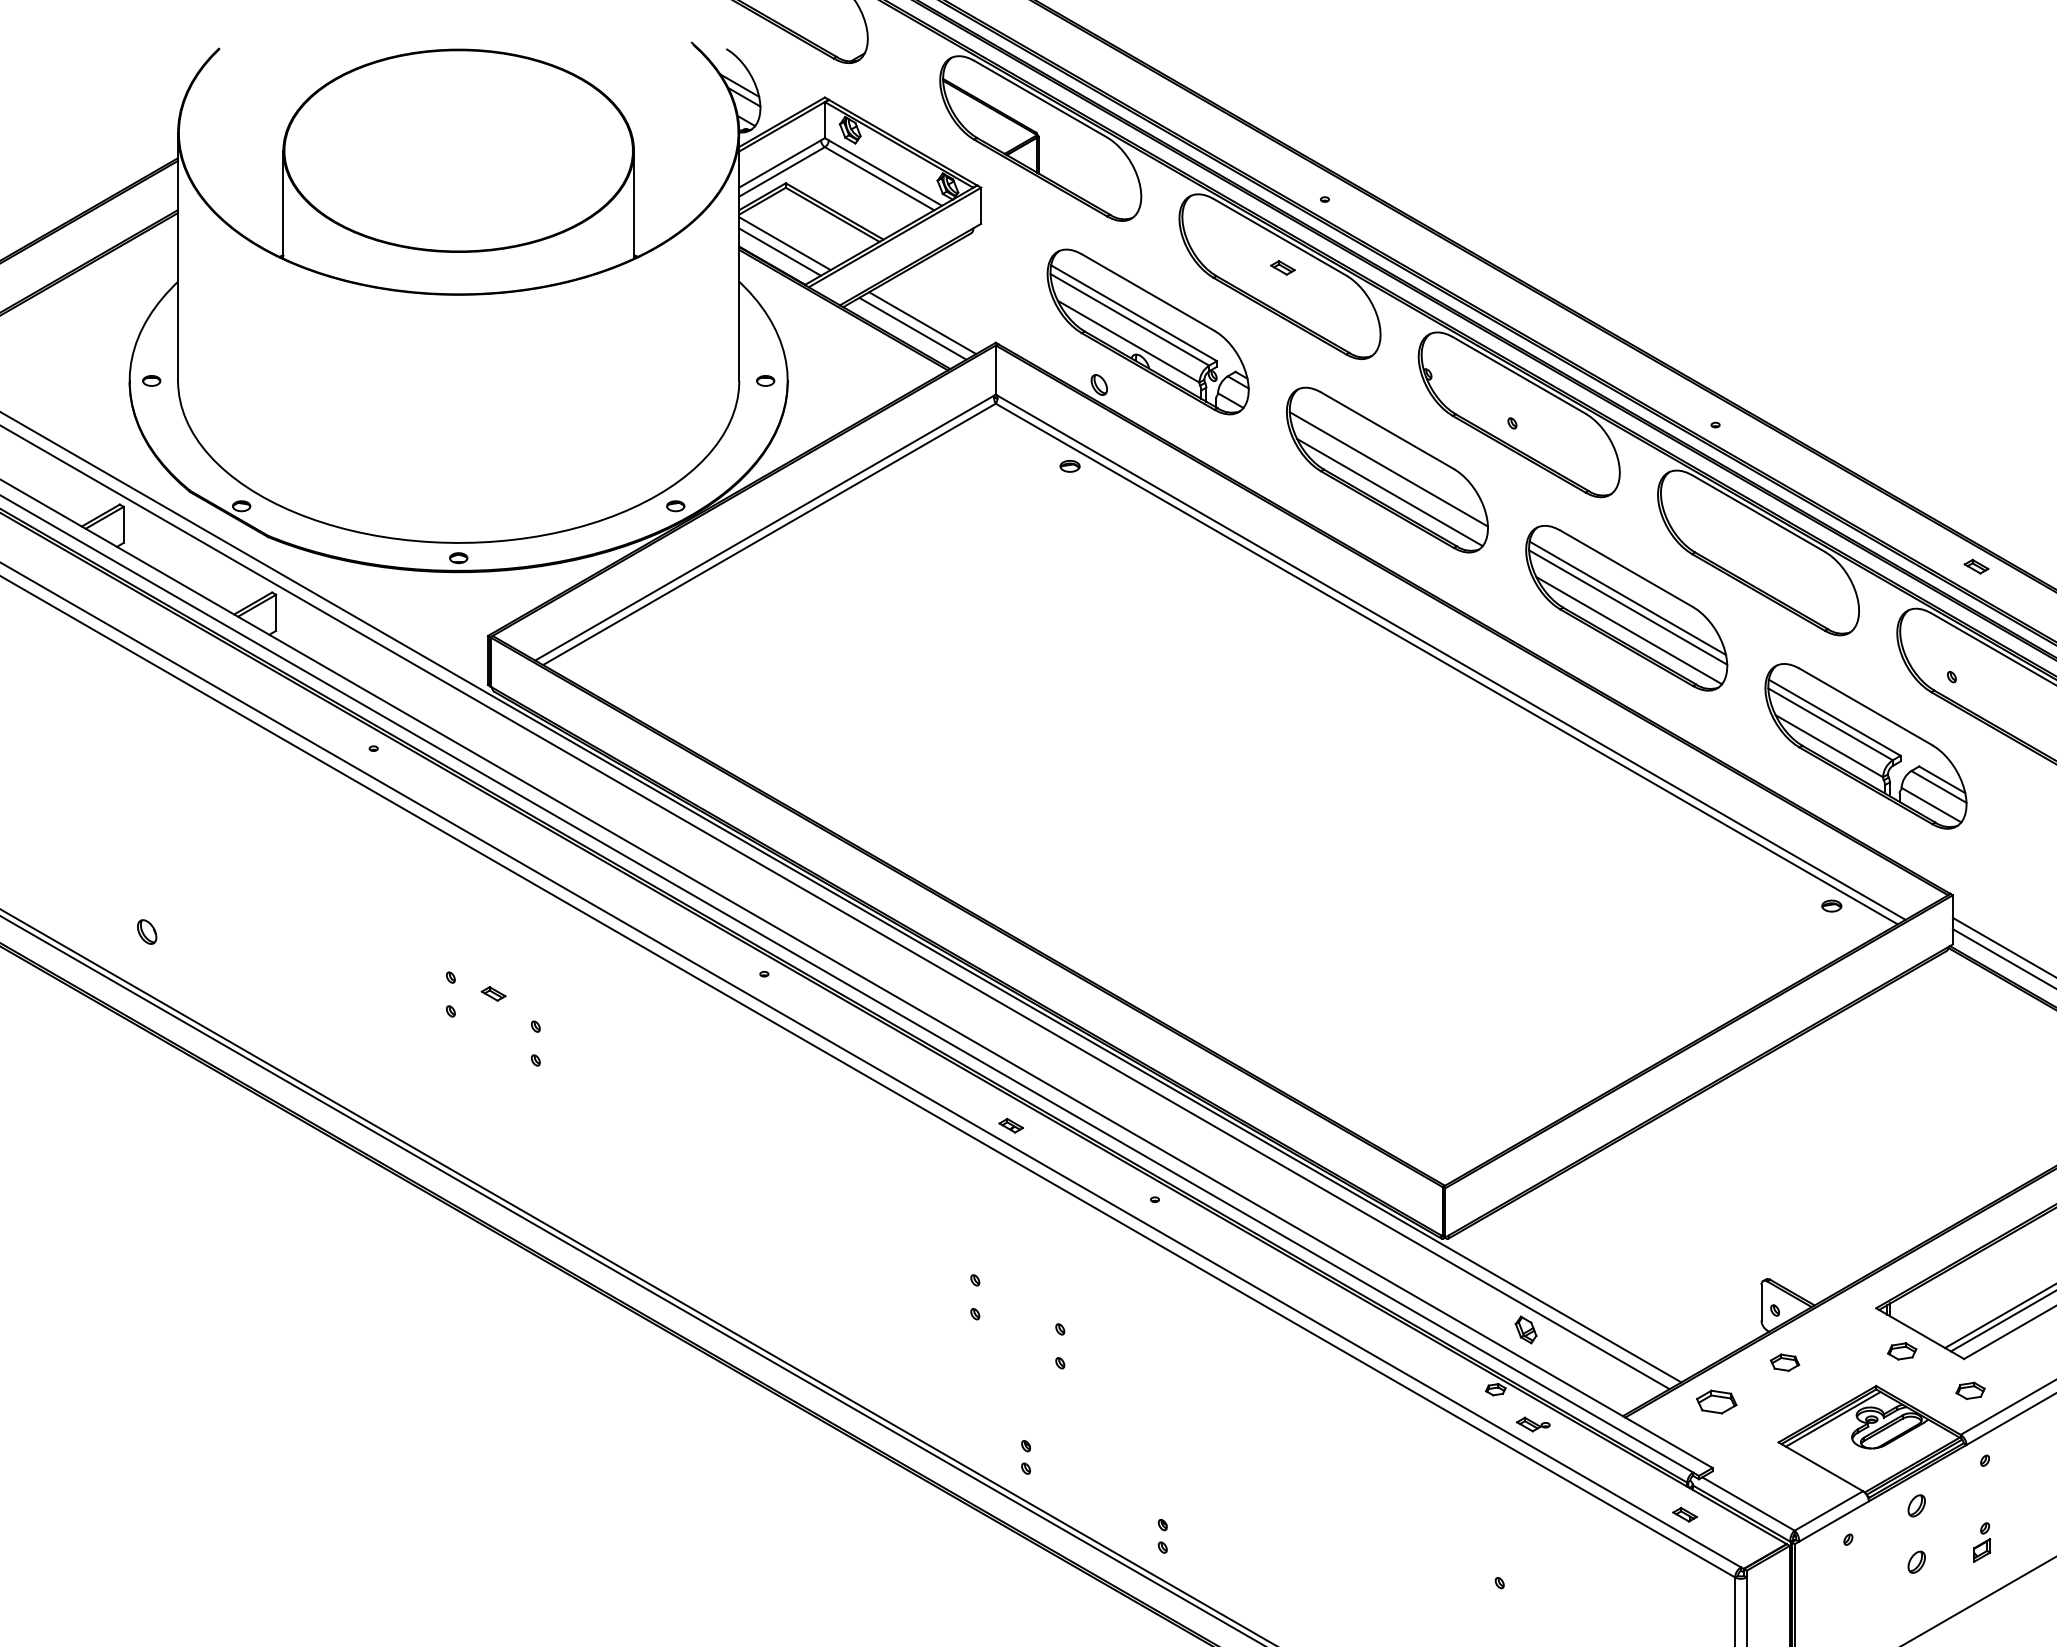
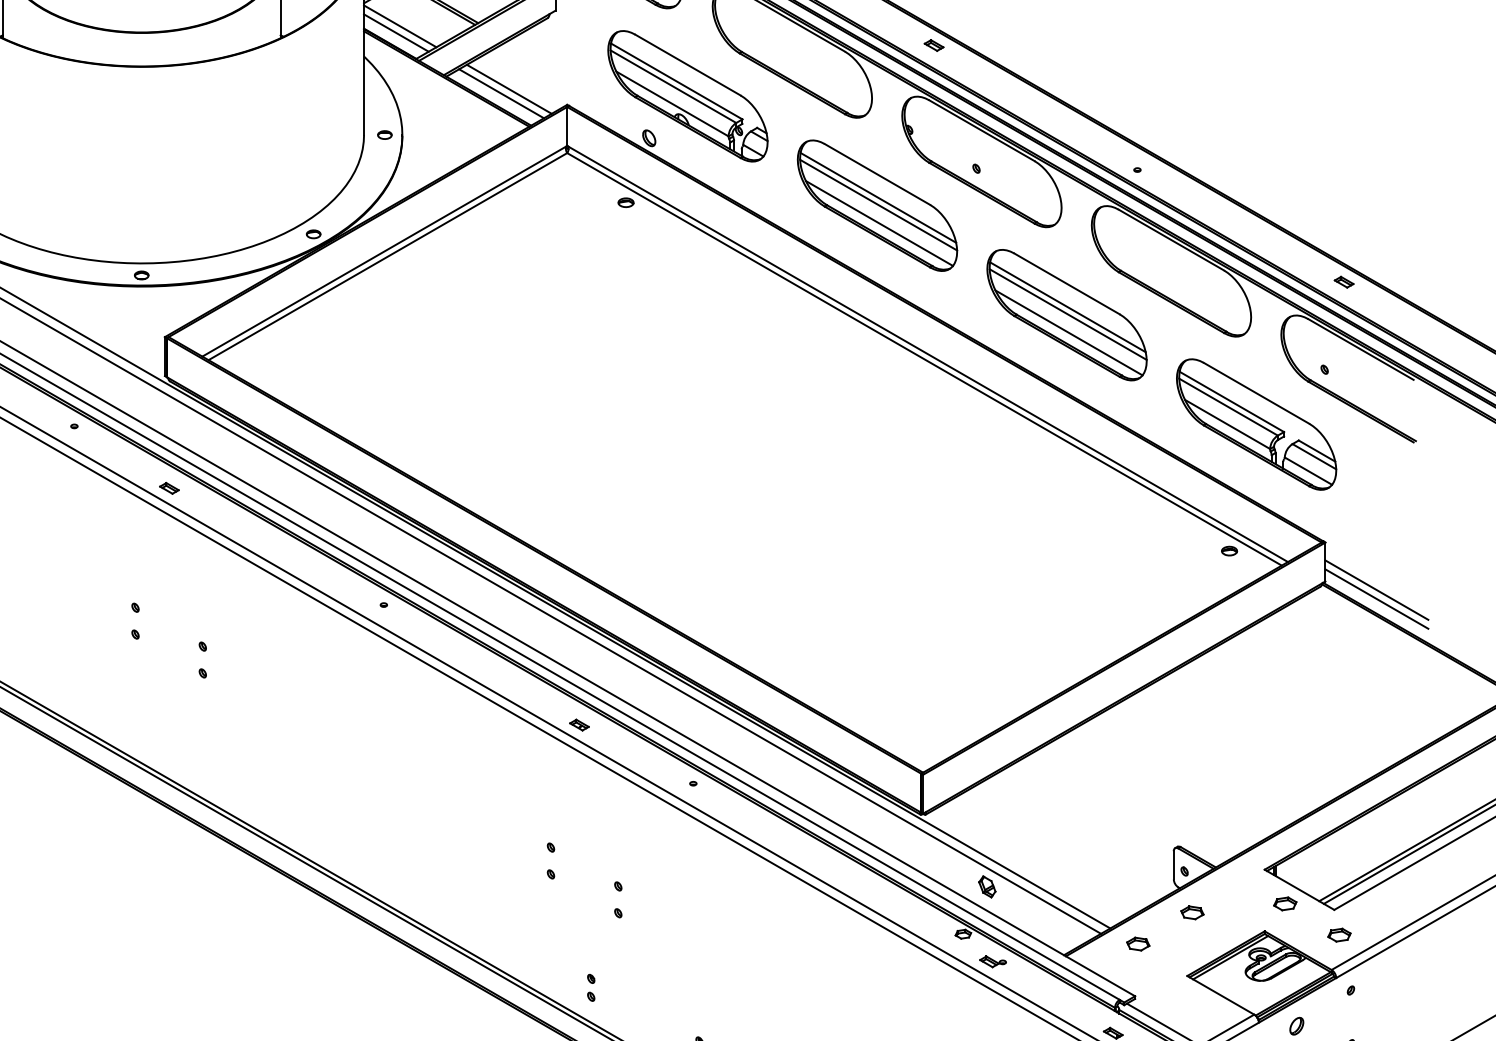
part: (1282, 267) -> (933, 45), moved
line: (1388, 459) -> (878, 197), added
part: (493, 993) -> (169, 488), moved
part: (1716, 1402) -> (1138, 944), size x0.71

